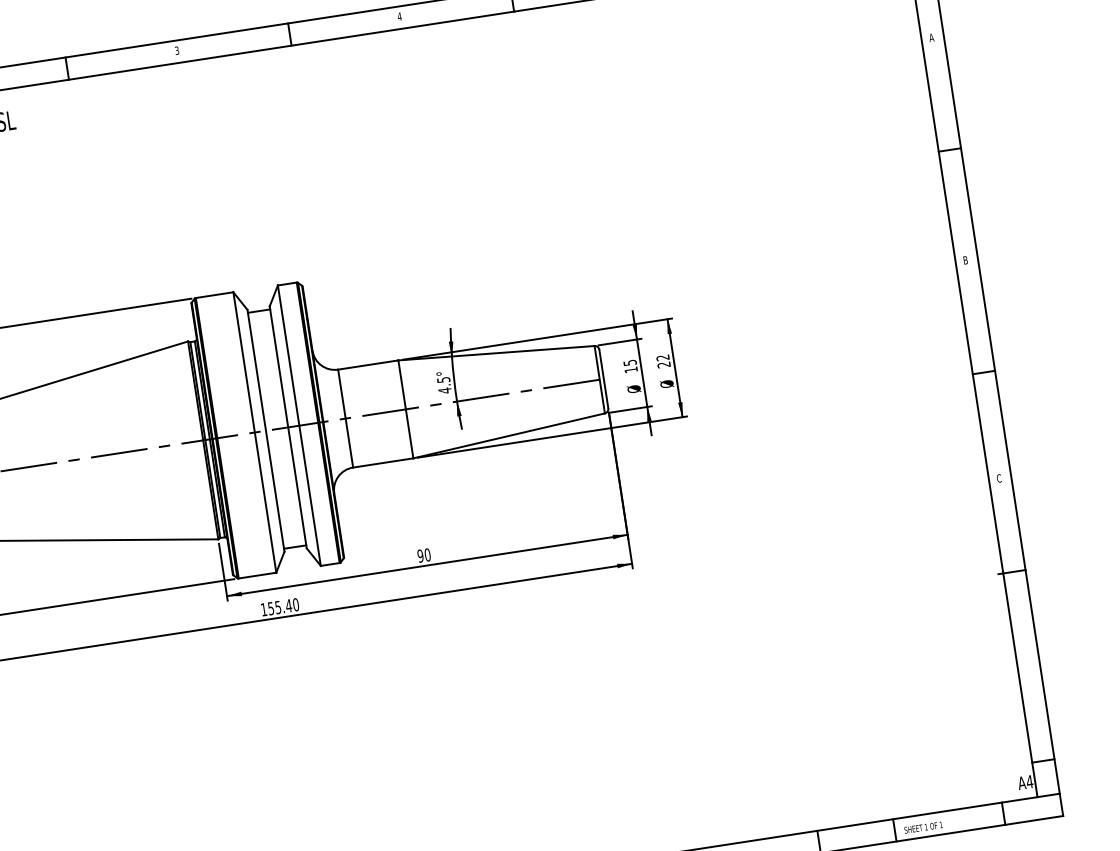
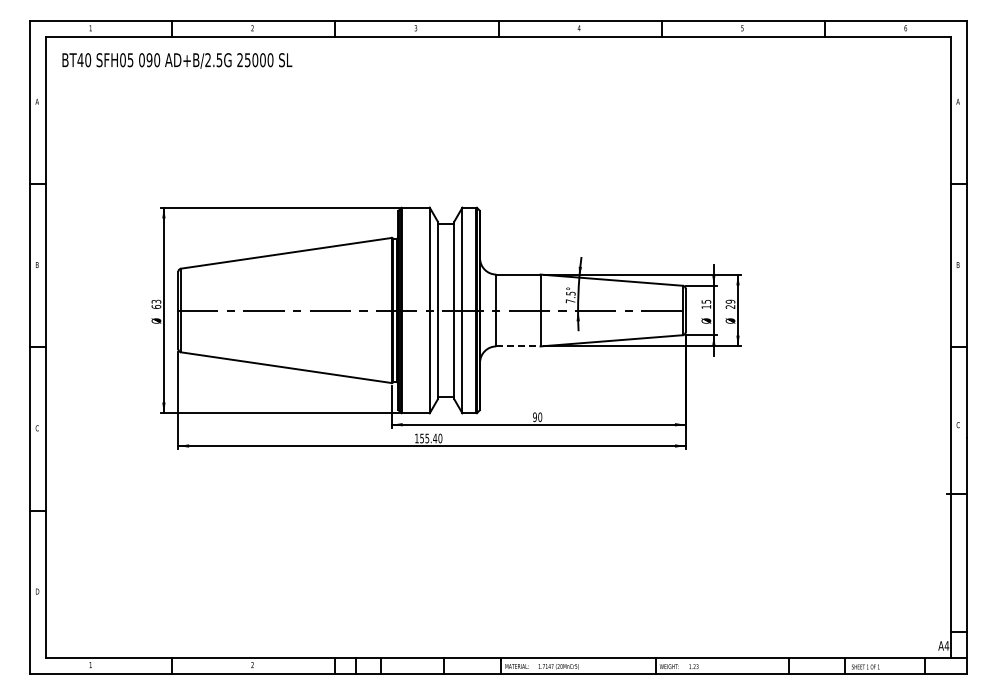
text: (662, 357) -> (730, 301), 22 -> 29
text: (444, 390) -> (570, 301), 4.5° -> 7.5°
line: (383, 463) -> (518, 346), solid -> dashed

